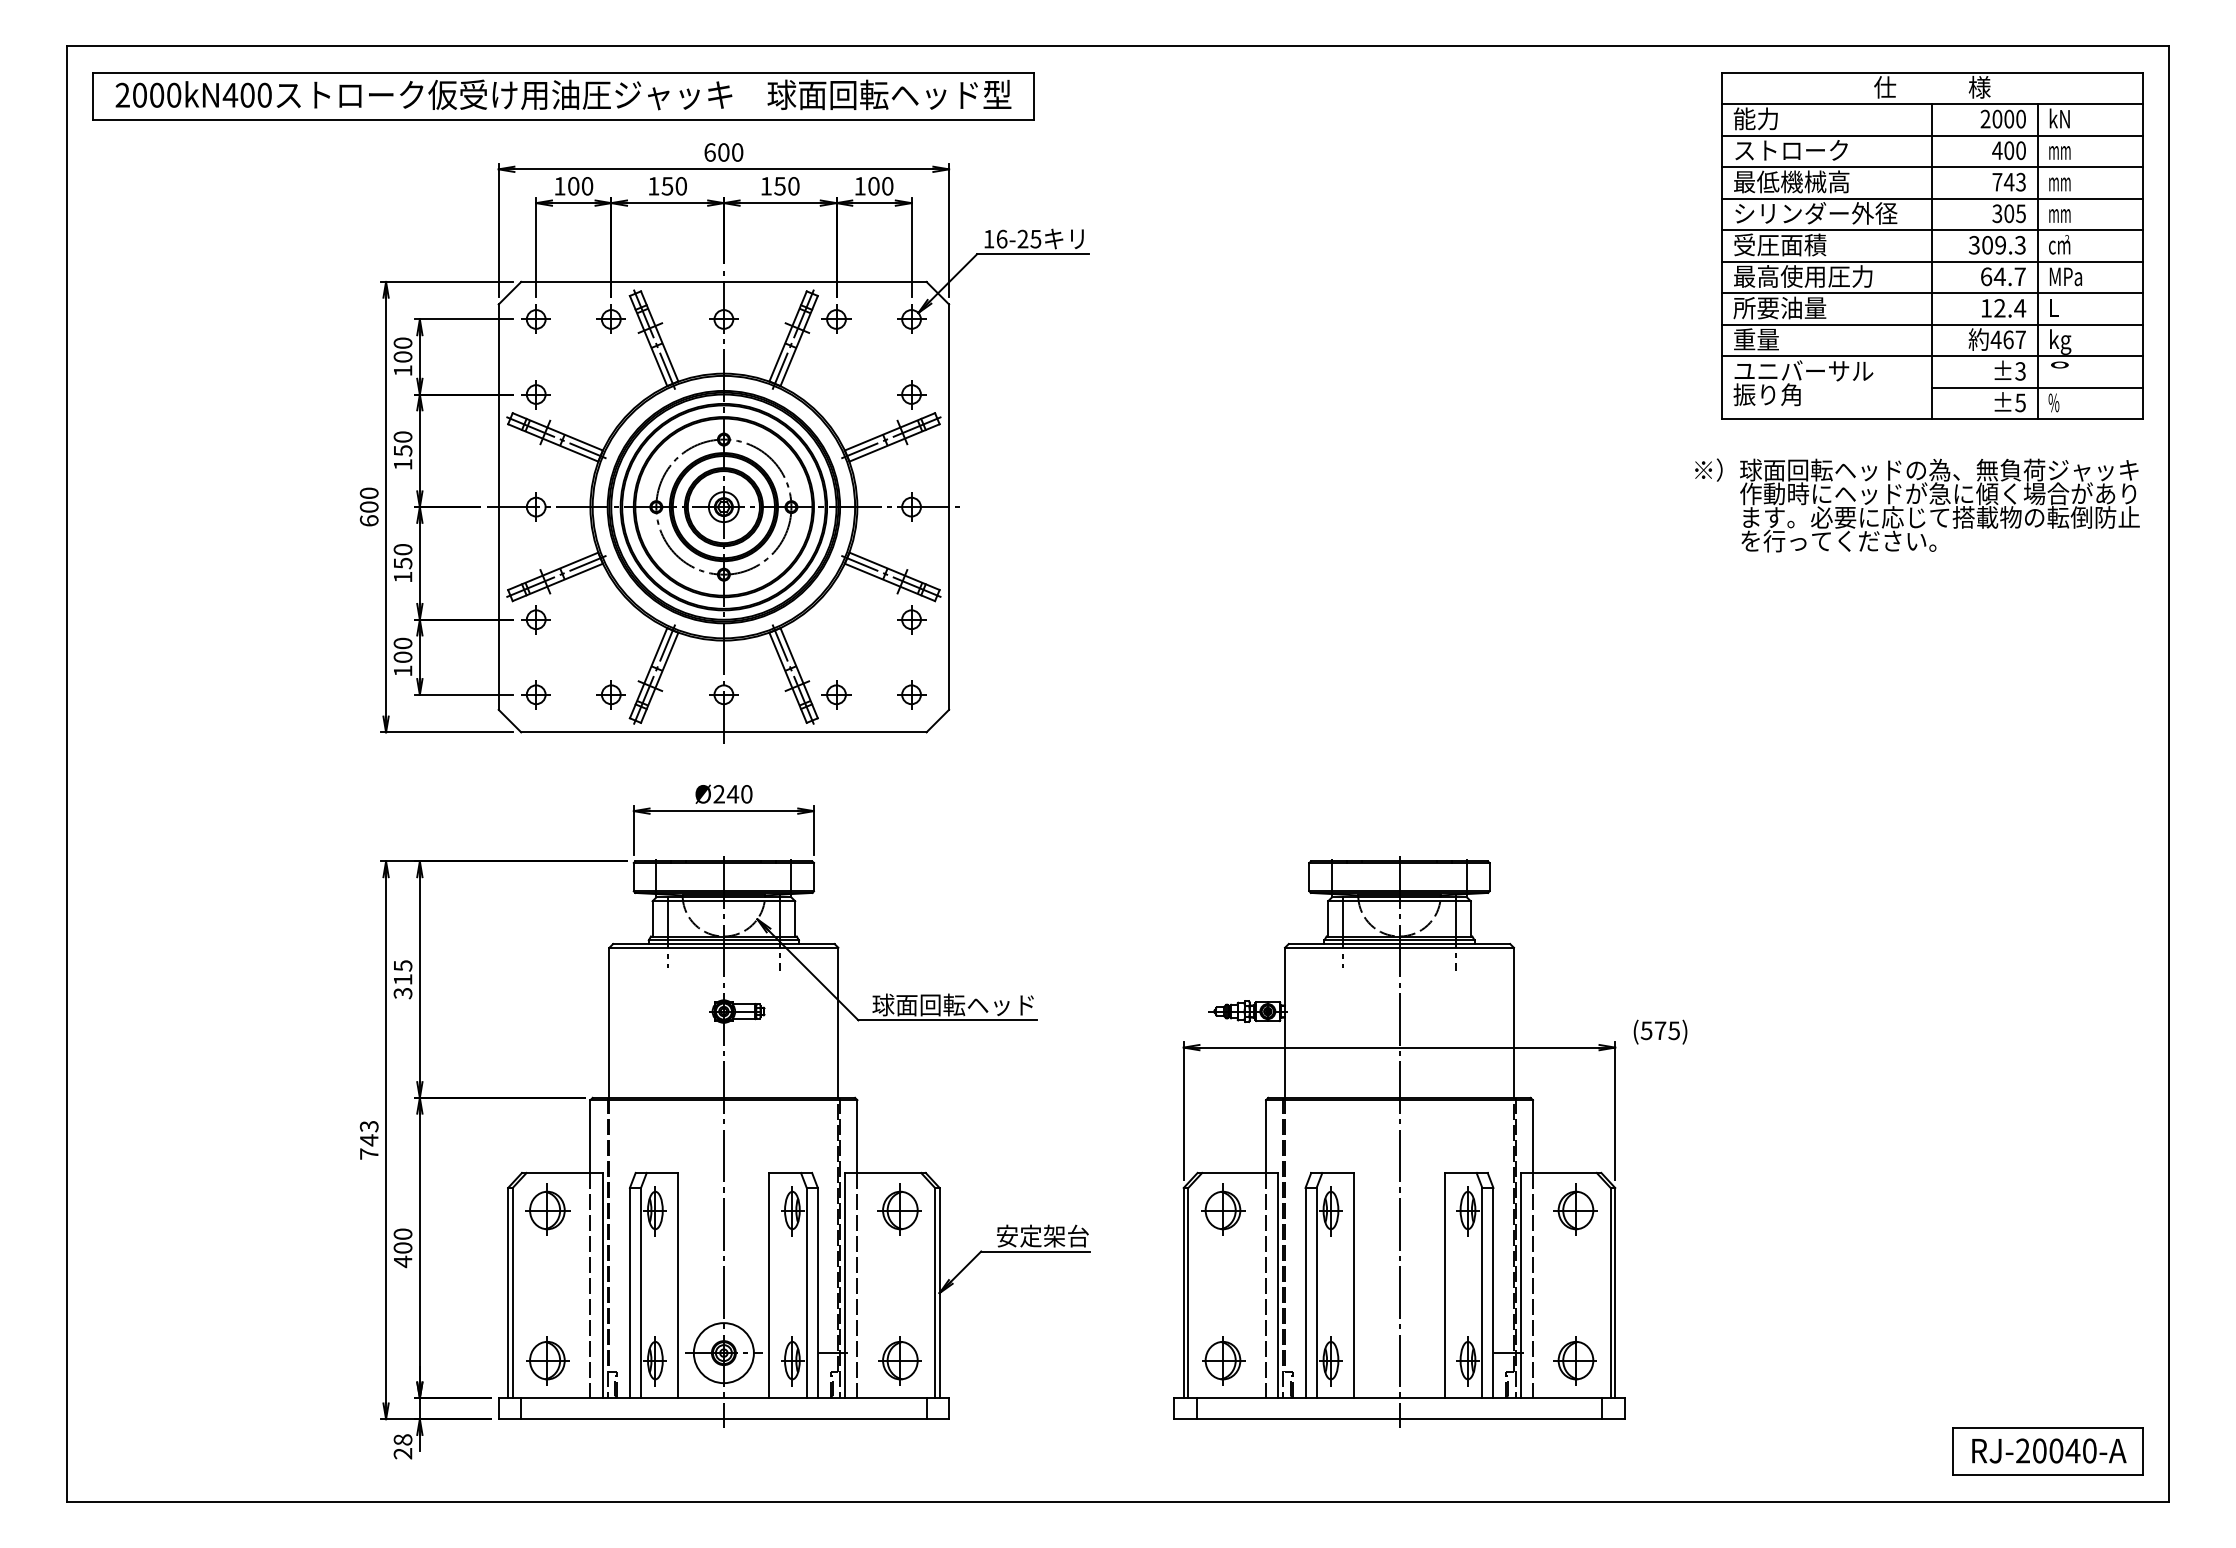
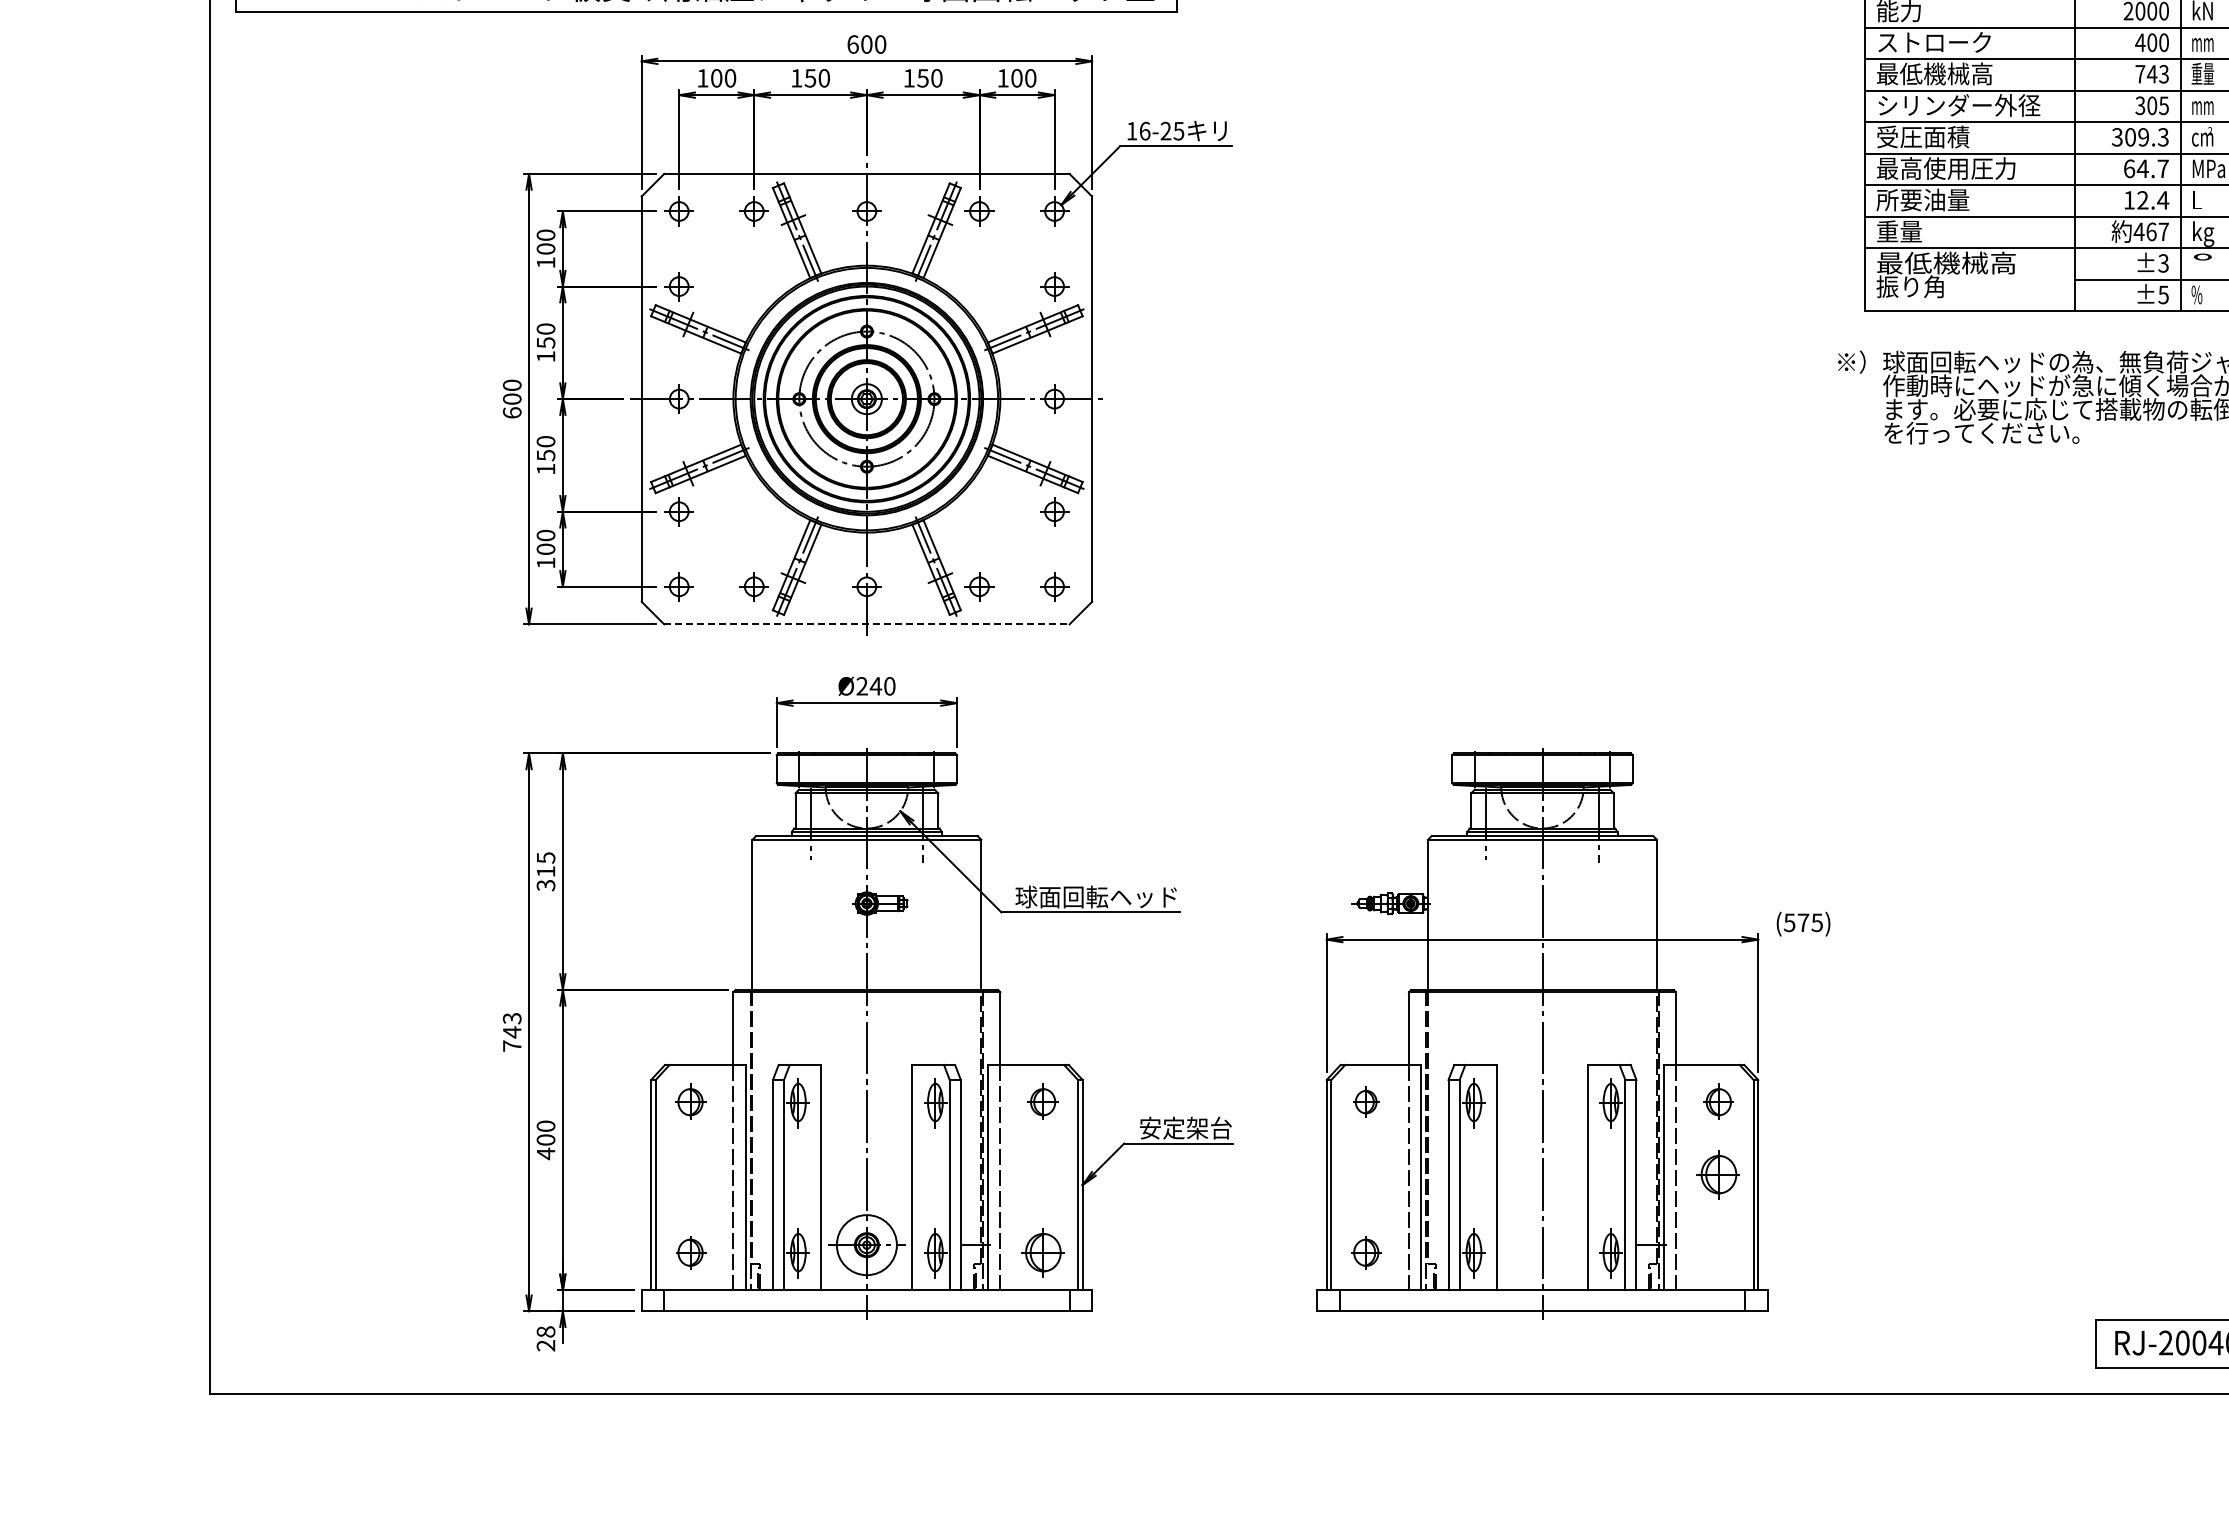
text: (2059, 181) -> (2202, 73), mm -> 重量
text: (1803, 370) -> (1946, 262), ユニバーサル -> 最低機械高
line: (723, 732) -> (866, 624), solid -> dashed
part: (547, 1209) -> (690, 1101), size x0.7
part: (899, 1209) -> (1042, 1101), size x0.7
part: (1223, 1209) -> (1366, 1101), size x0.6
part: (1575, 1209) -> (1718, 1101), size x0.7
part: (547, 1360) -> (690, 1252), size x0.7
part: (1223, 1360) -> (1366, 1252), size x0.7
part: (1574, 1360) -> (1717, 1174), moved

